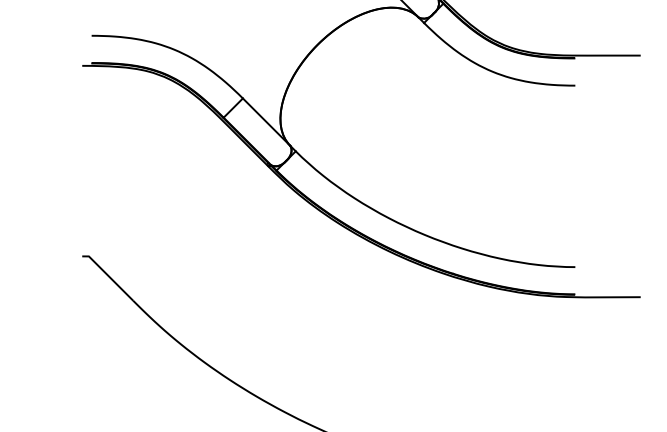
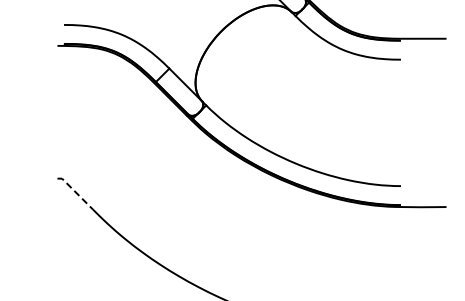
line: (108, 274) -> (75, 191), solid -> dashed

